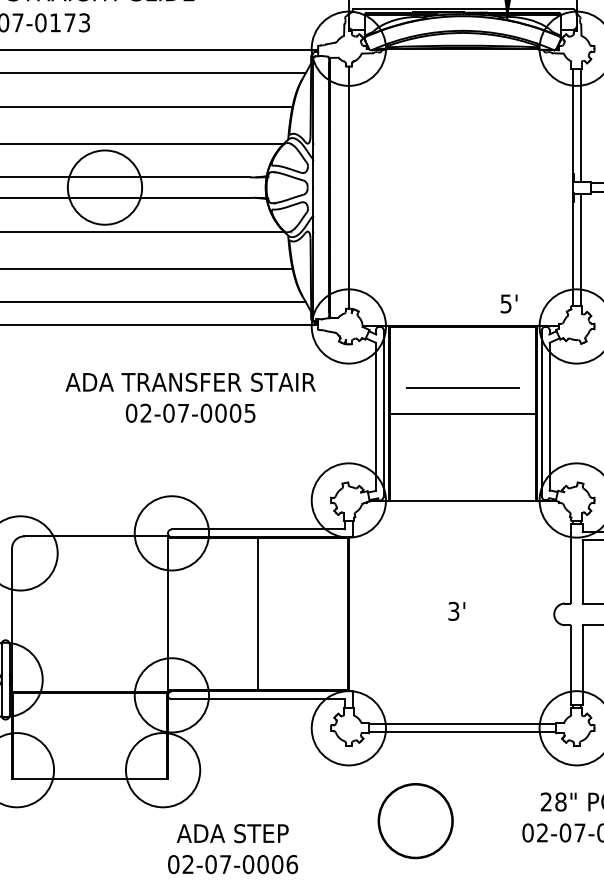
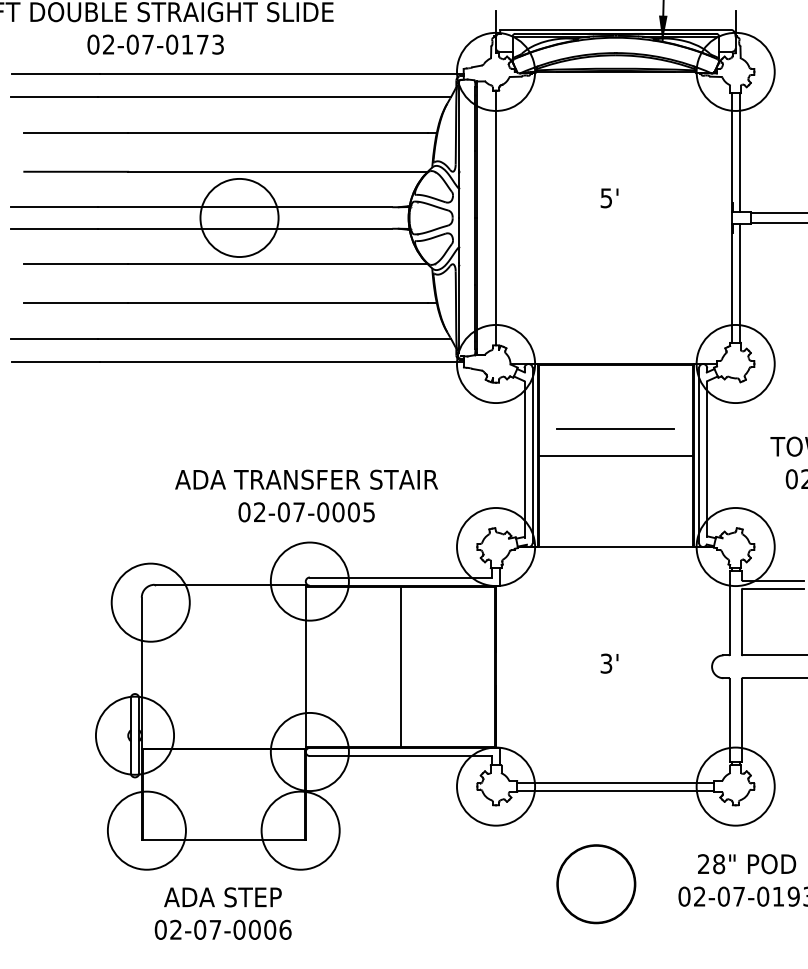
text: (509, 304) -> (609, 198), moved
text: (190, 397) -> (306, 495), moved
circle: (415, 821) -> (596, 884), moved
text: (232, 848) -> (222, 913), moved

